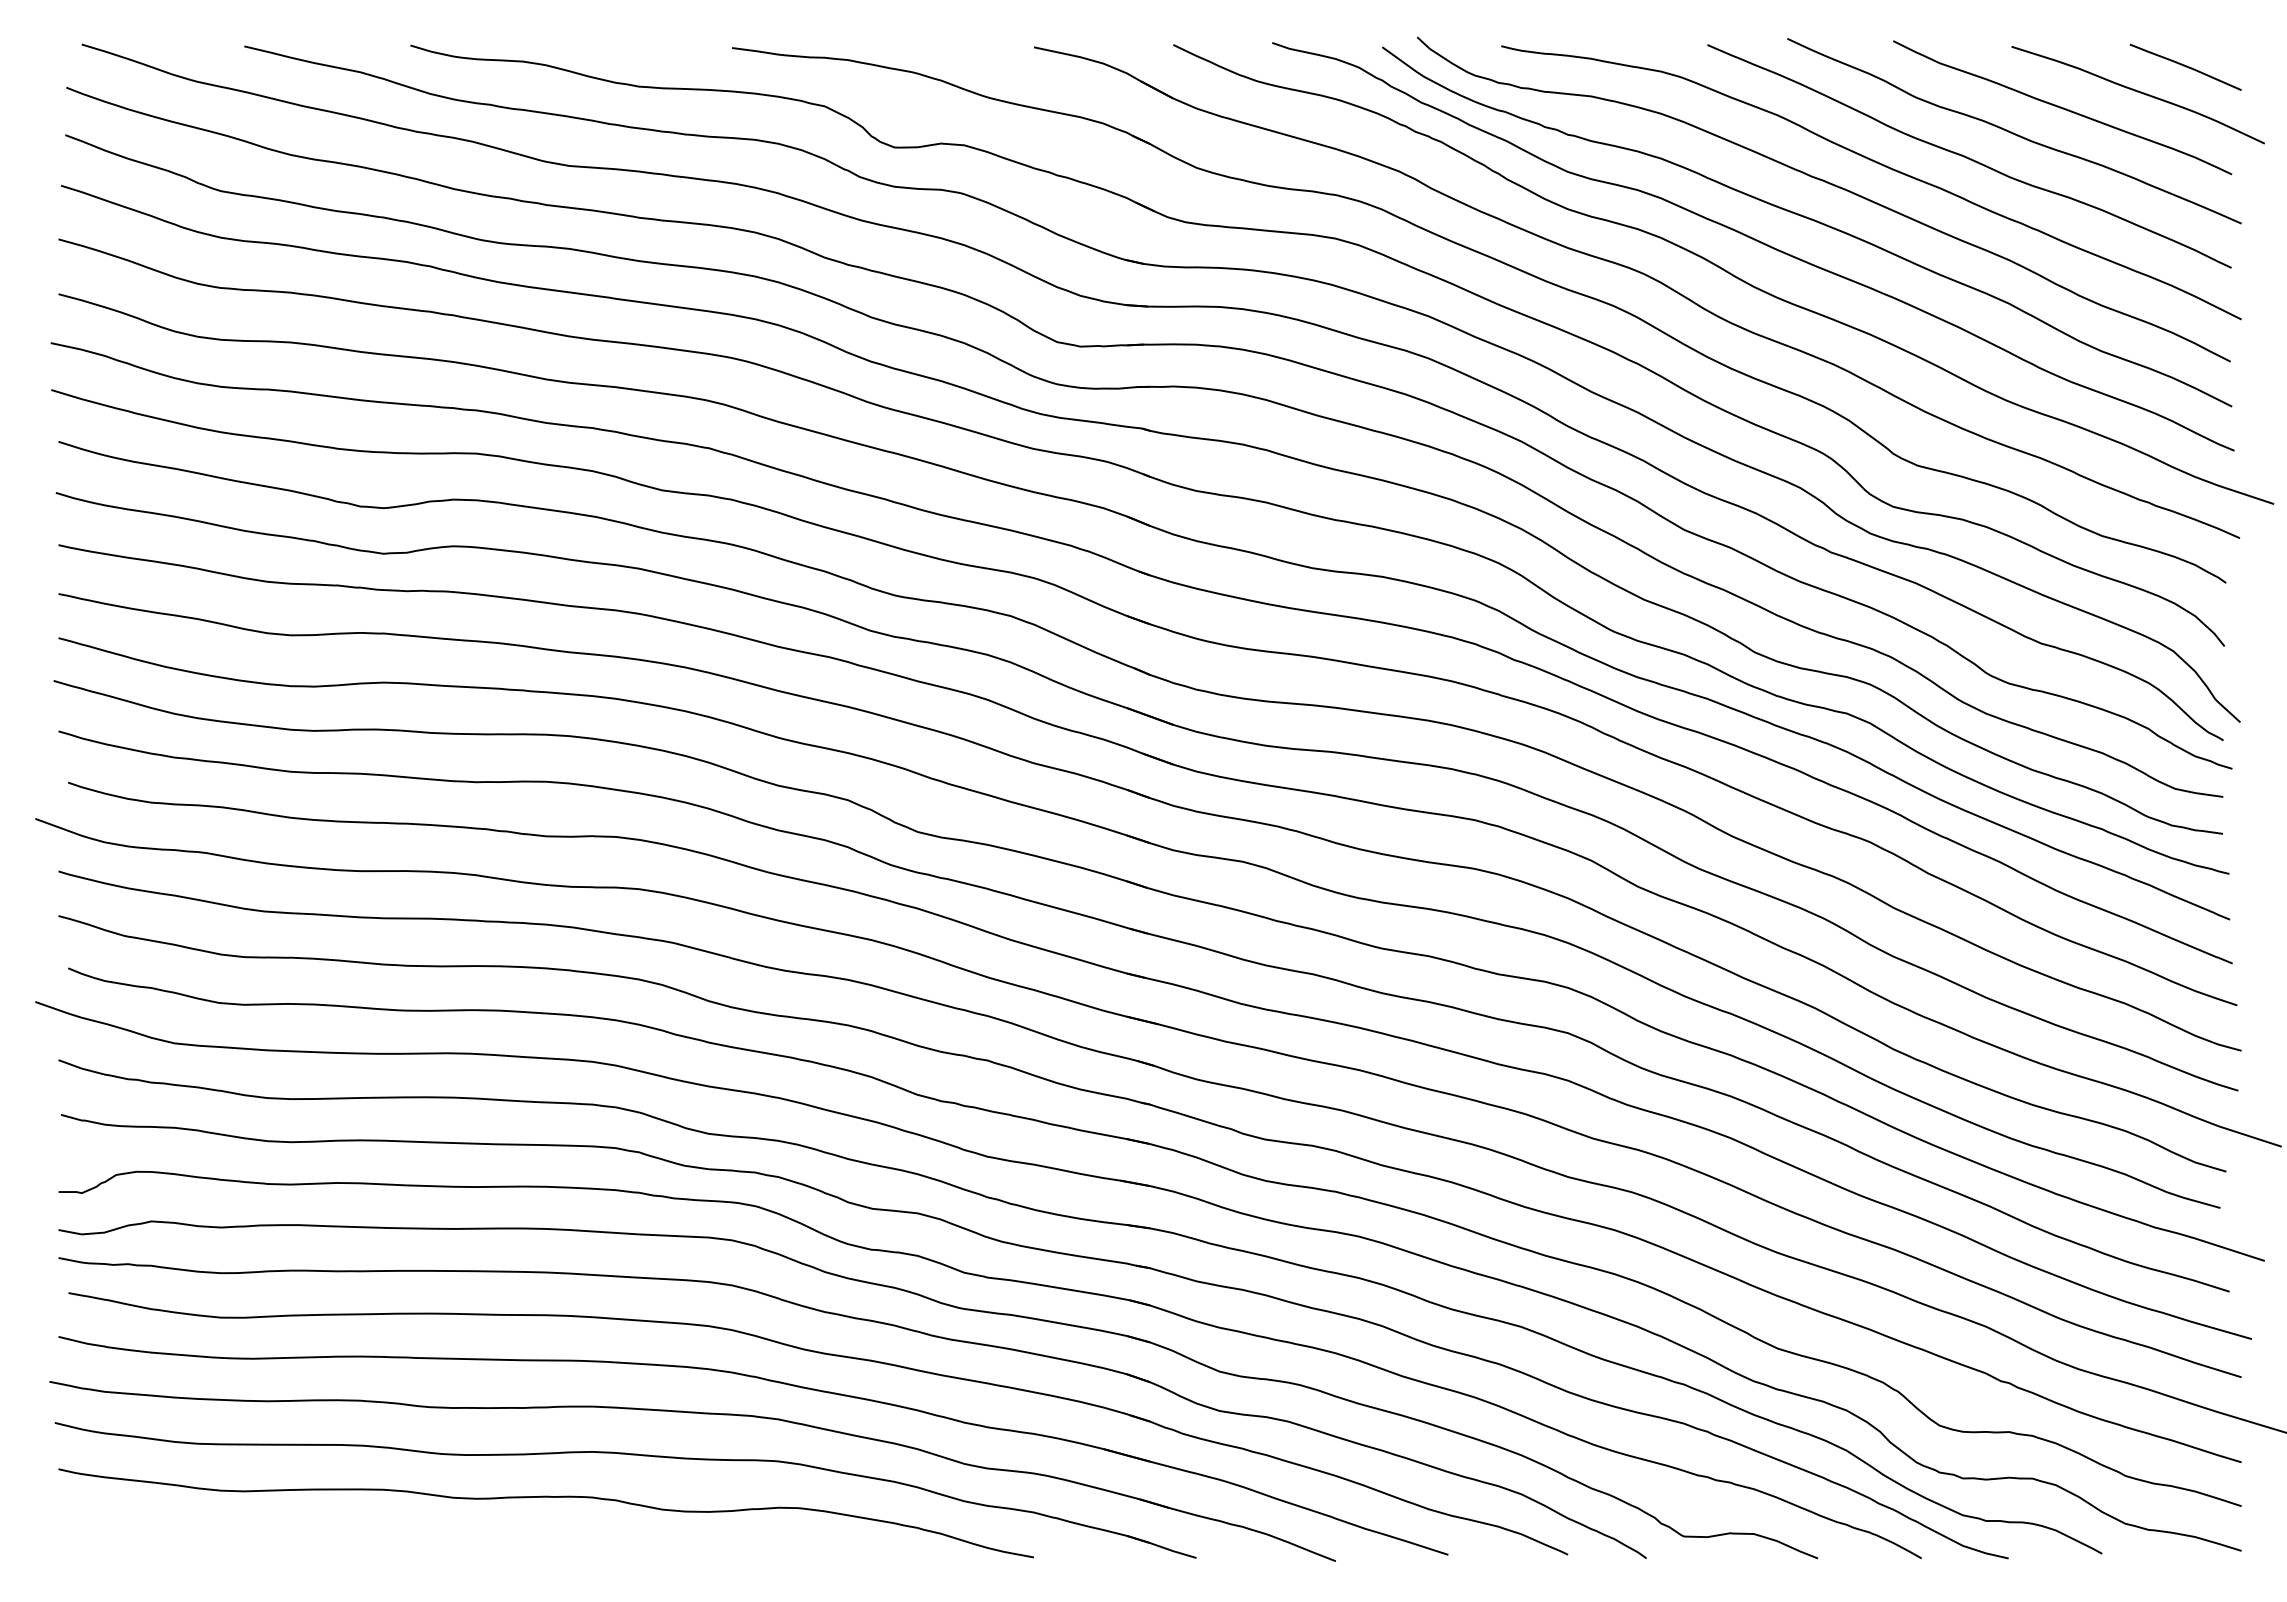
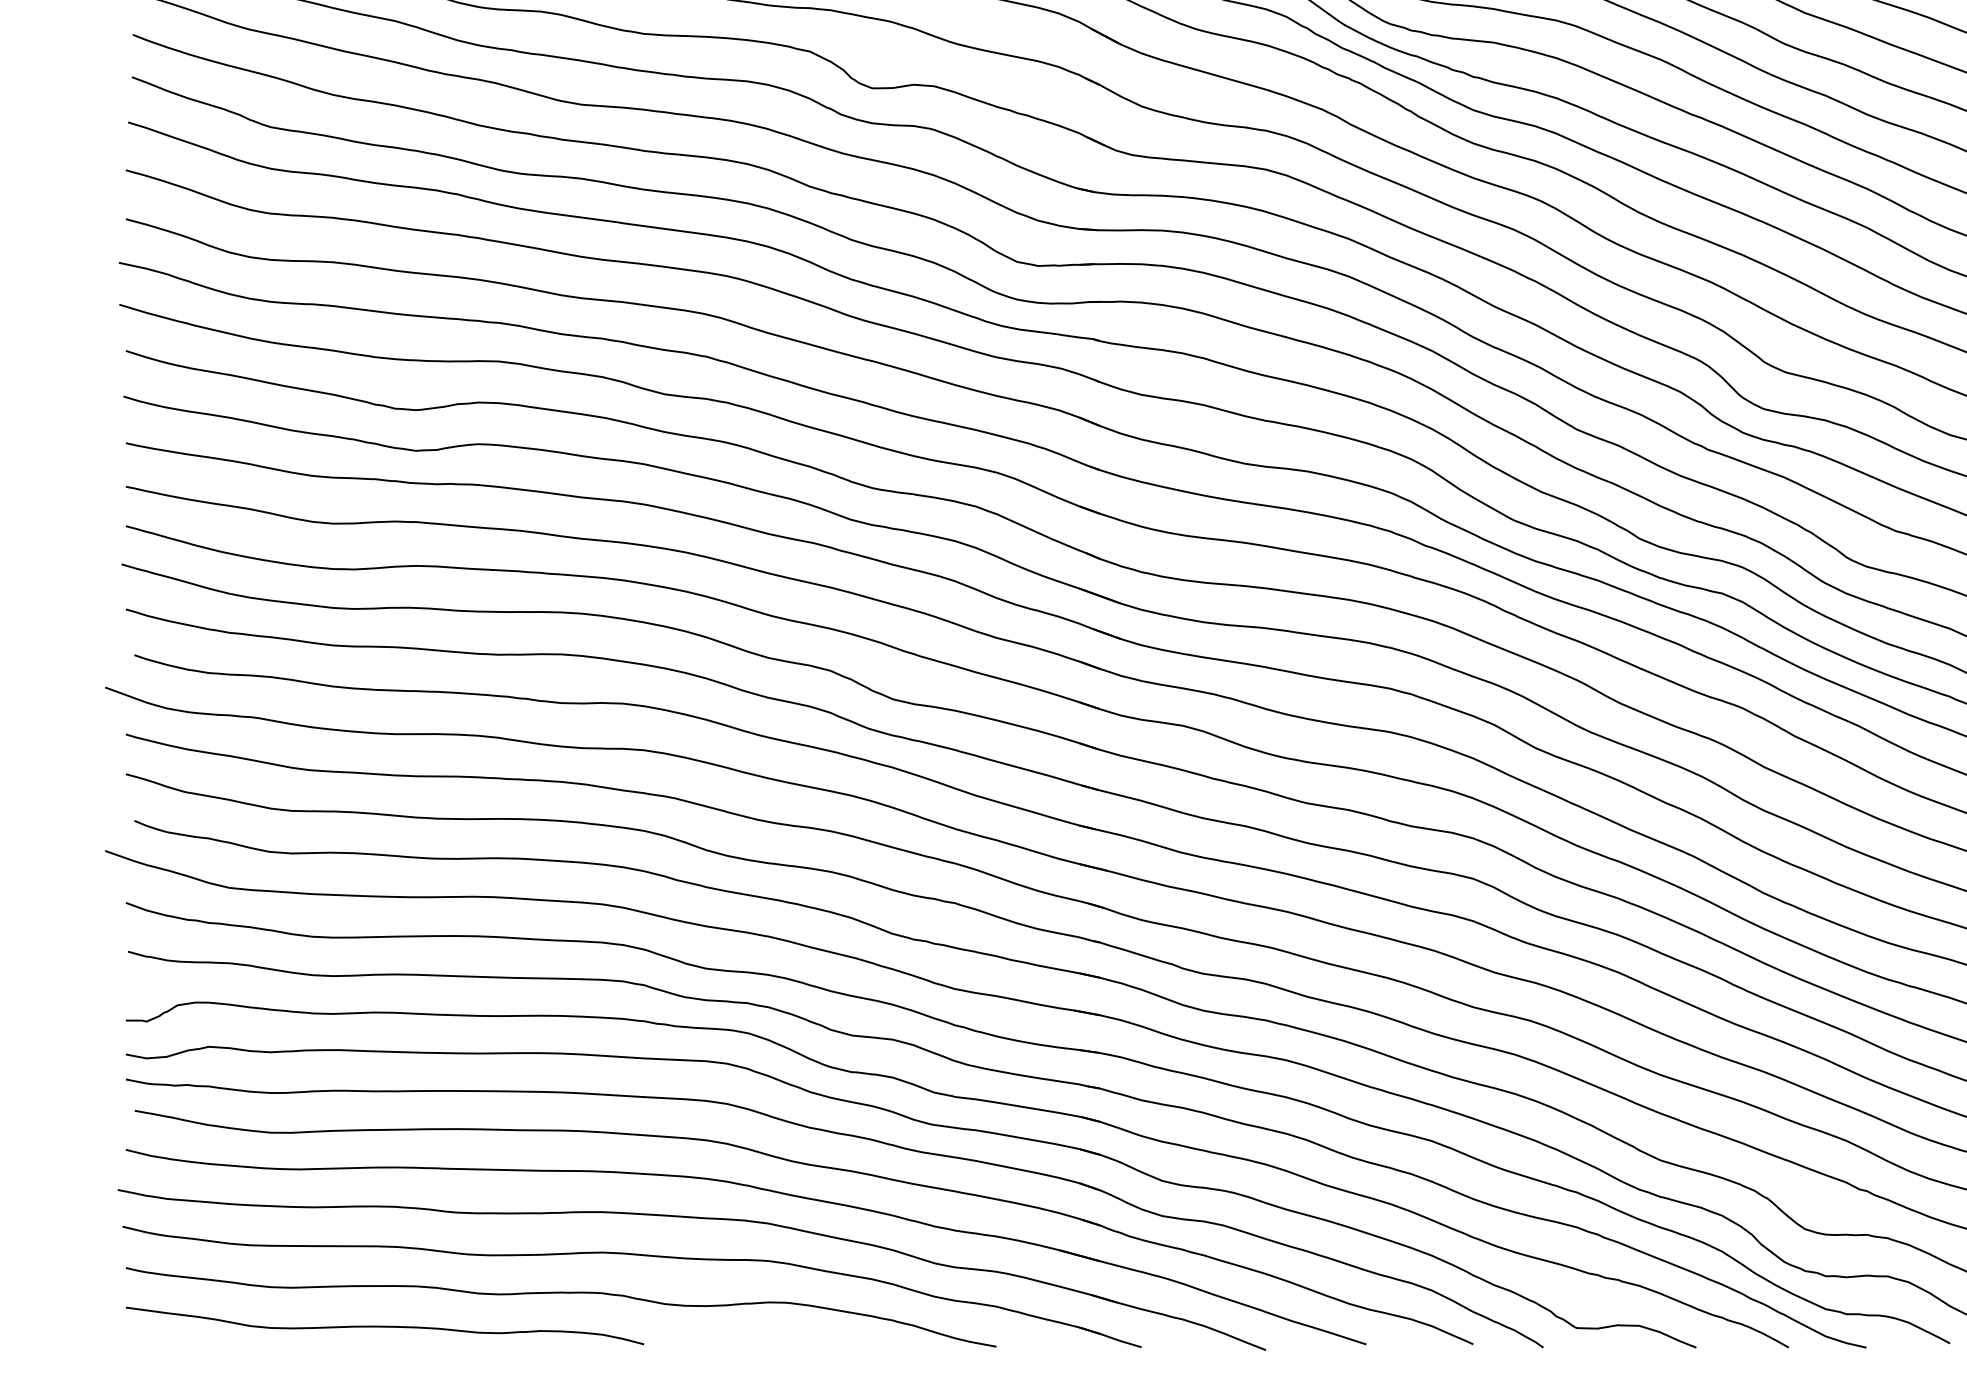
curve: (348, 1534) -> (384, 1326), added

